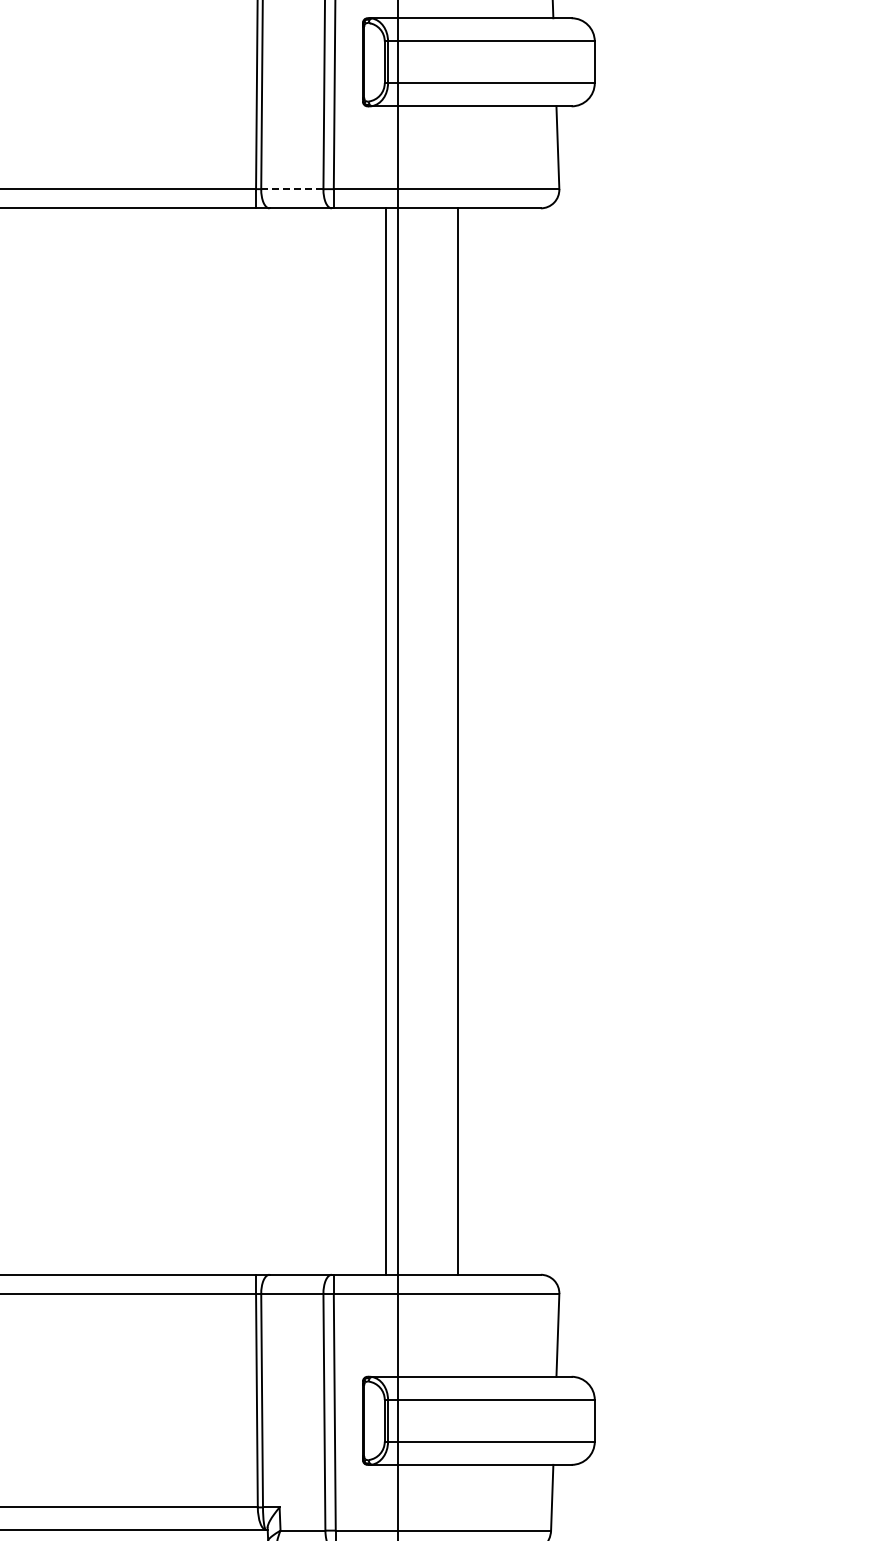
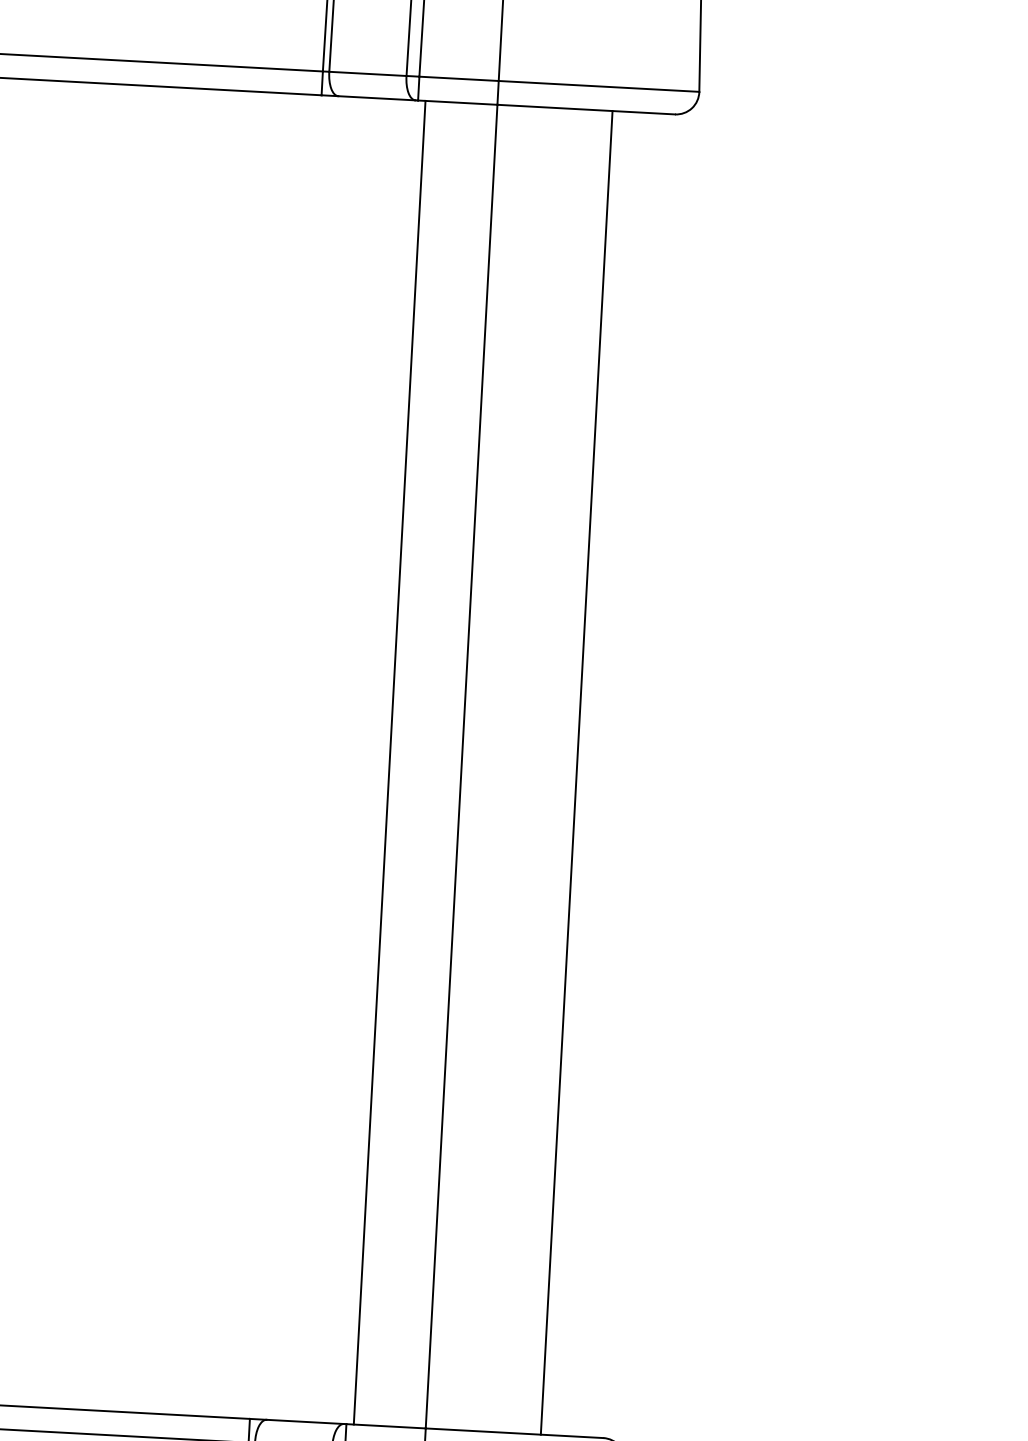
line: (291, 189) -> (366, 74), dashed -> solid
line: (385, 741) -> (389, 762), moved
line: (458, 741) -> (576, 772), moved

